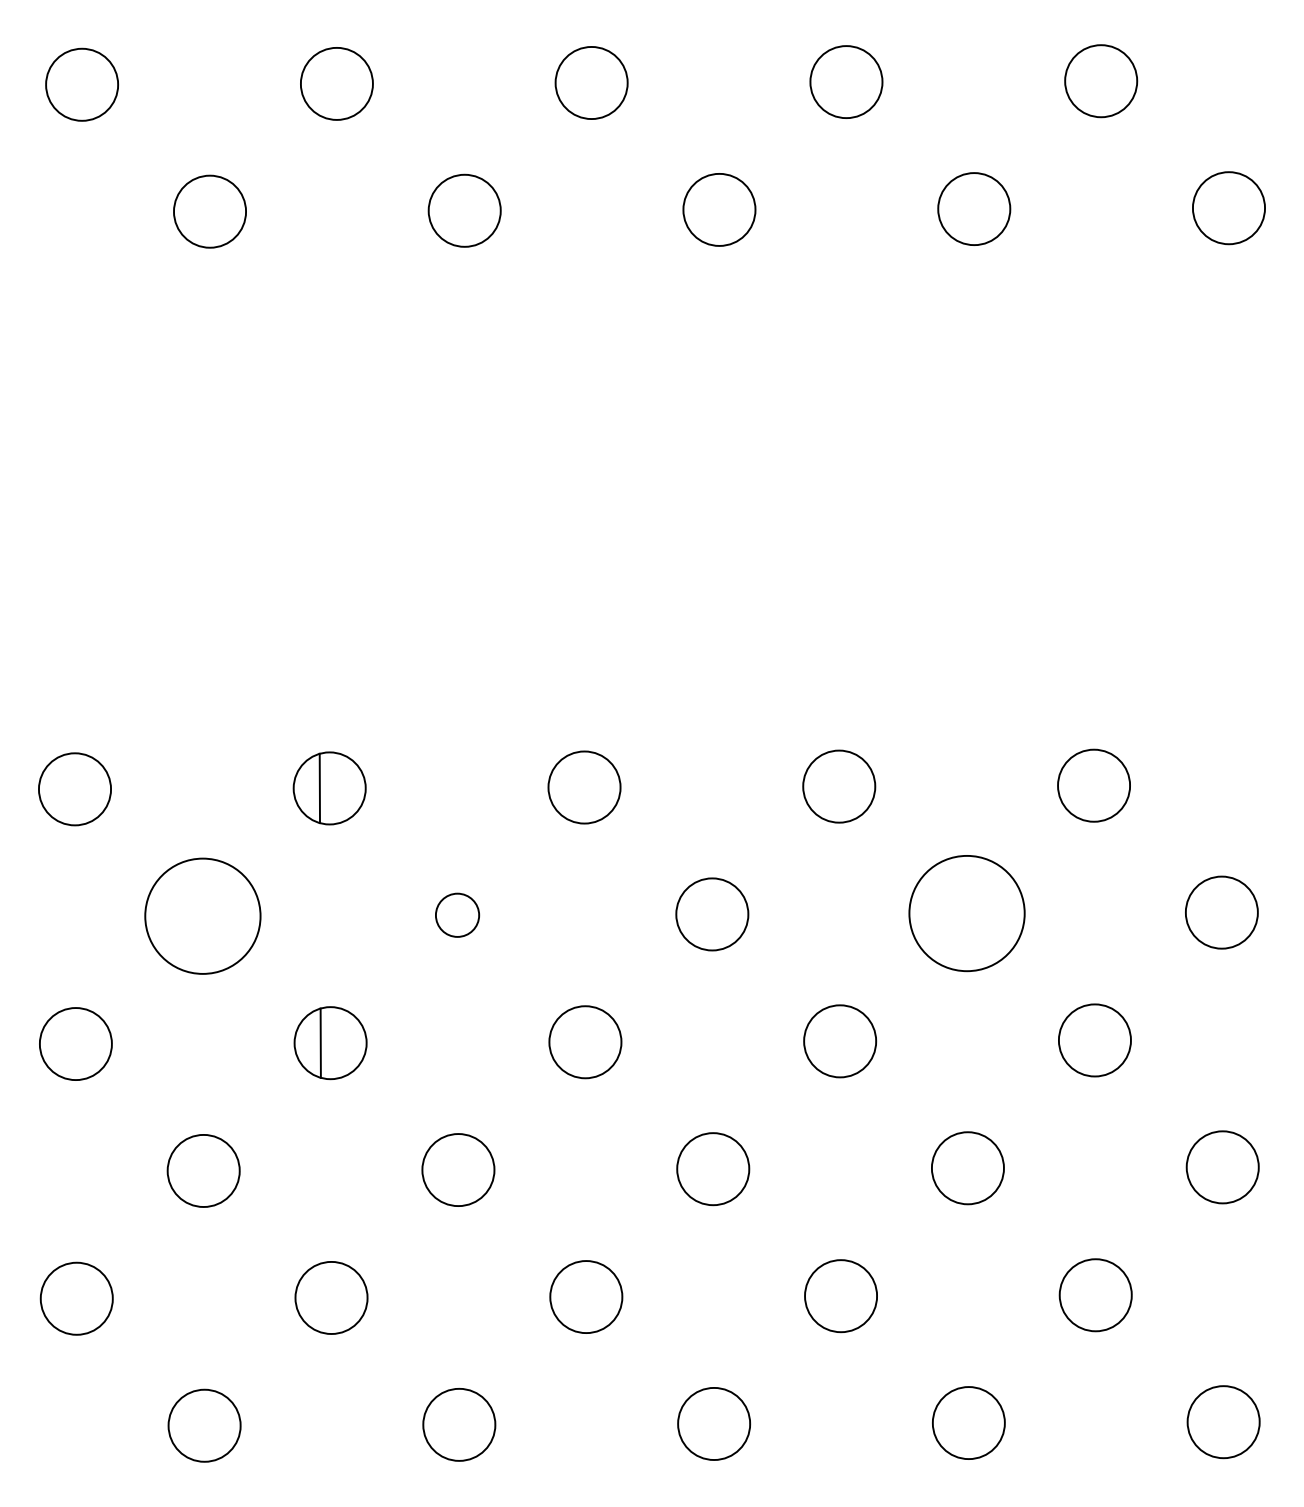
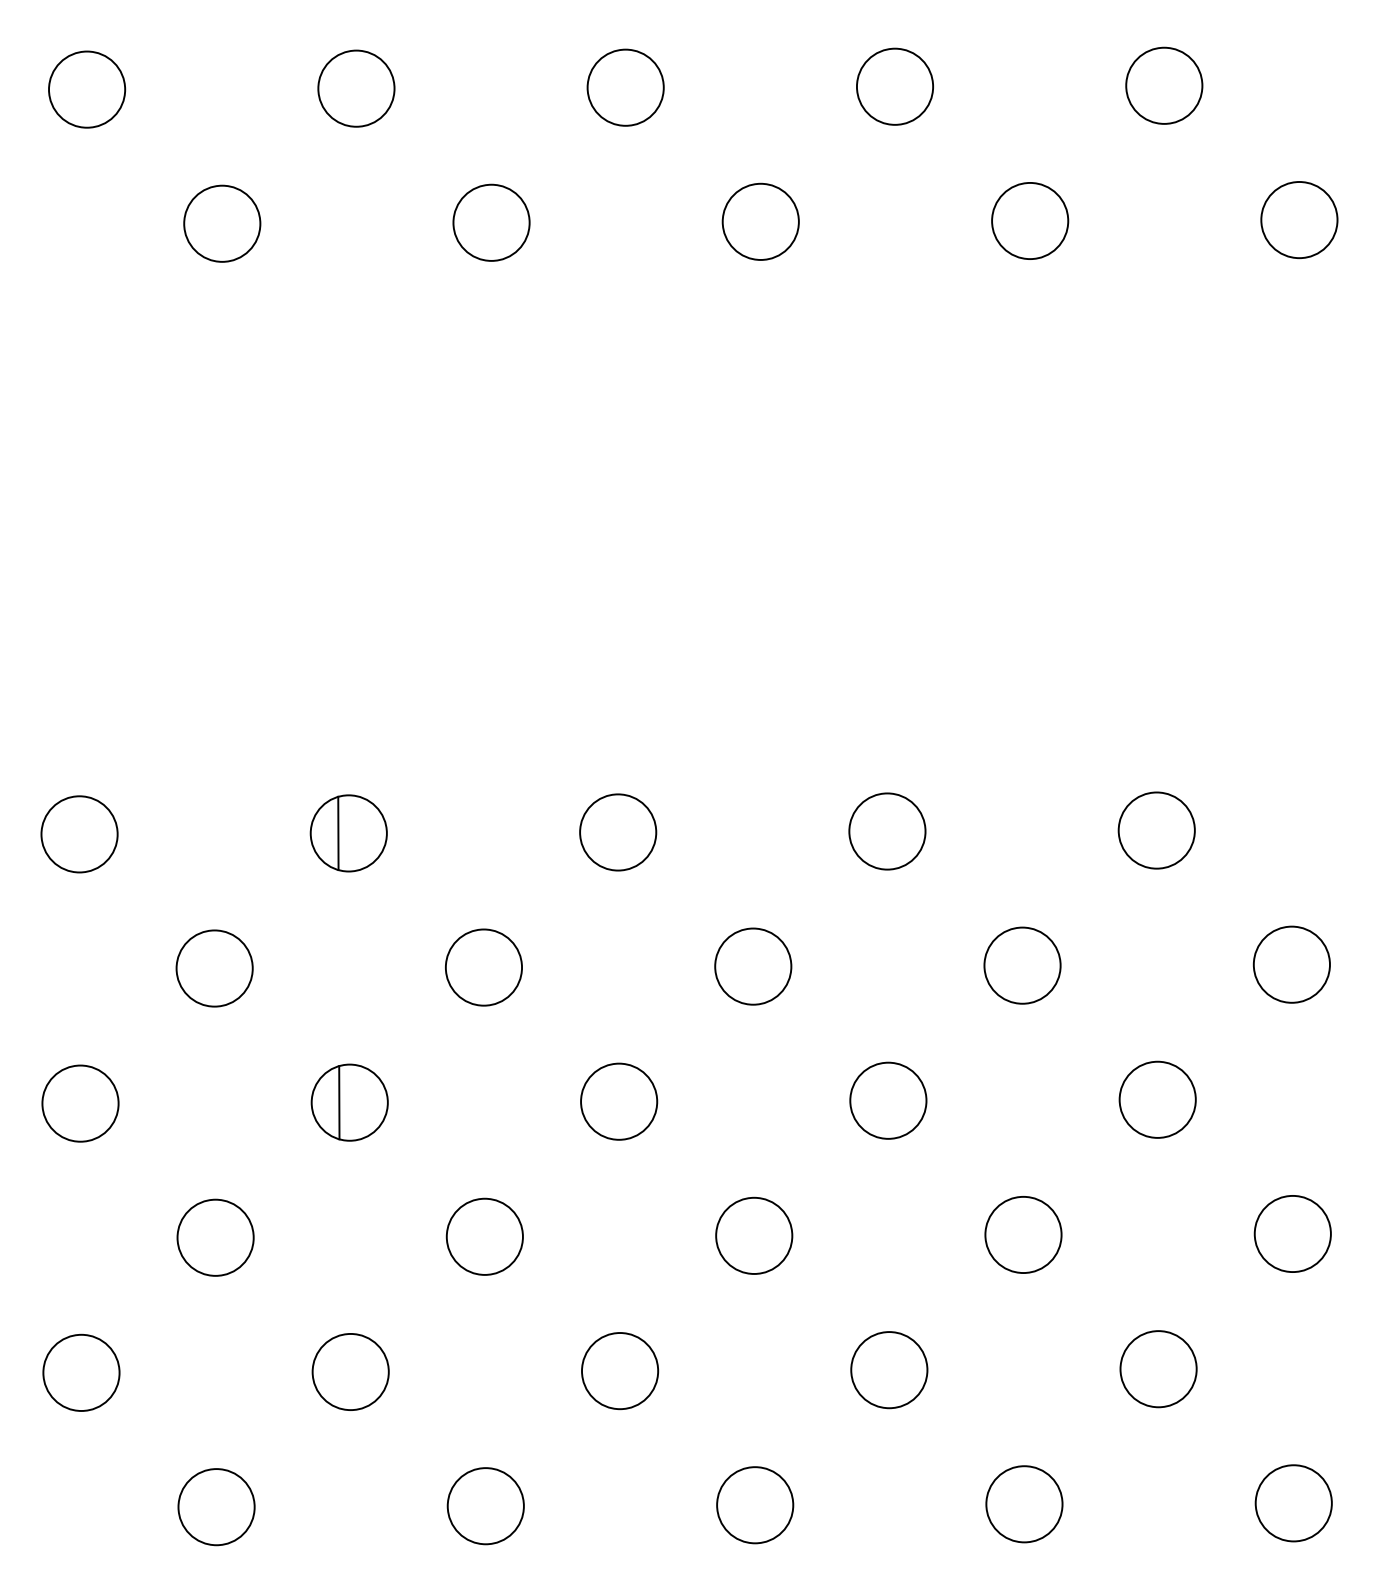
circle: (967, 913) -> (1022, 965), size x0.62
circle: (457, 915) -> (483, 967), size x1.67
circle: (202, 916) -> (214, 968), size x0.62

